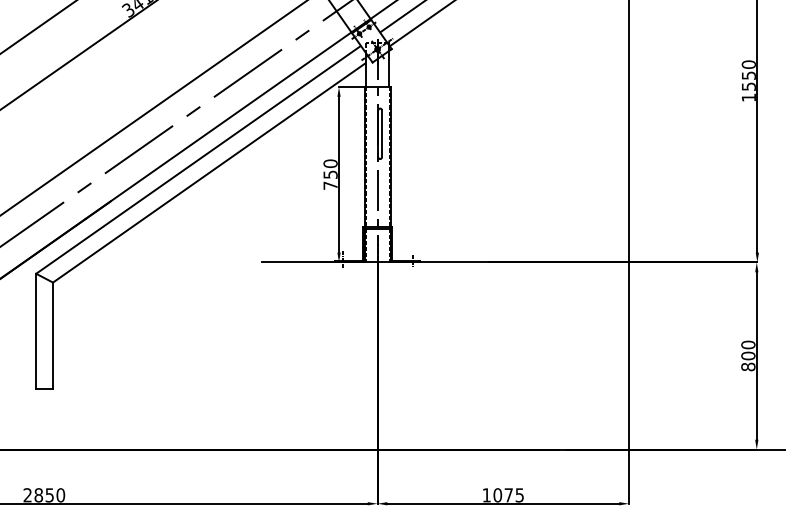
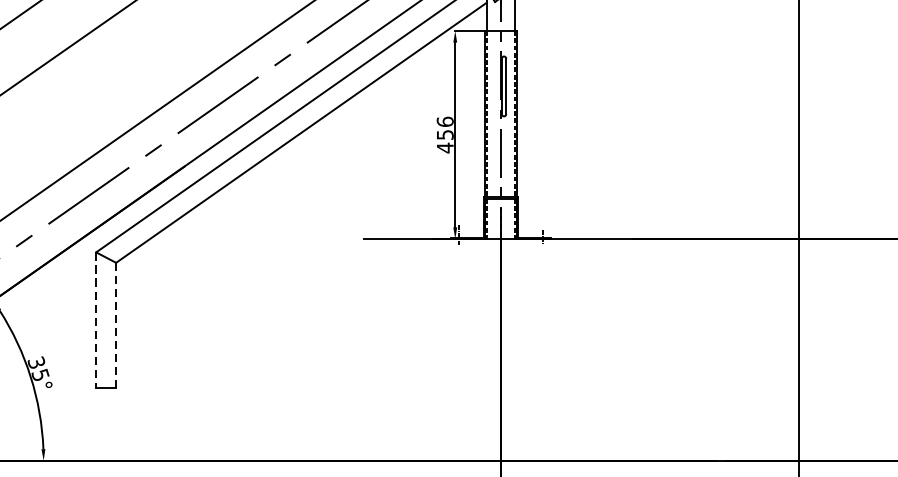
text: (330, 174) -> (445, 134), 750 -> 456
line: (36, 331) -> (96, 320), solid -> dashed
line: (53, 335) -> (116, 325), solid -> dashed

